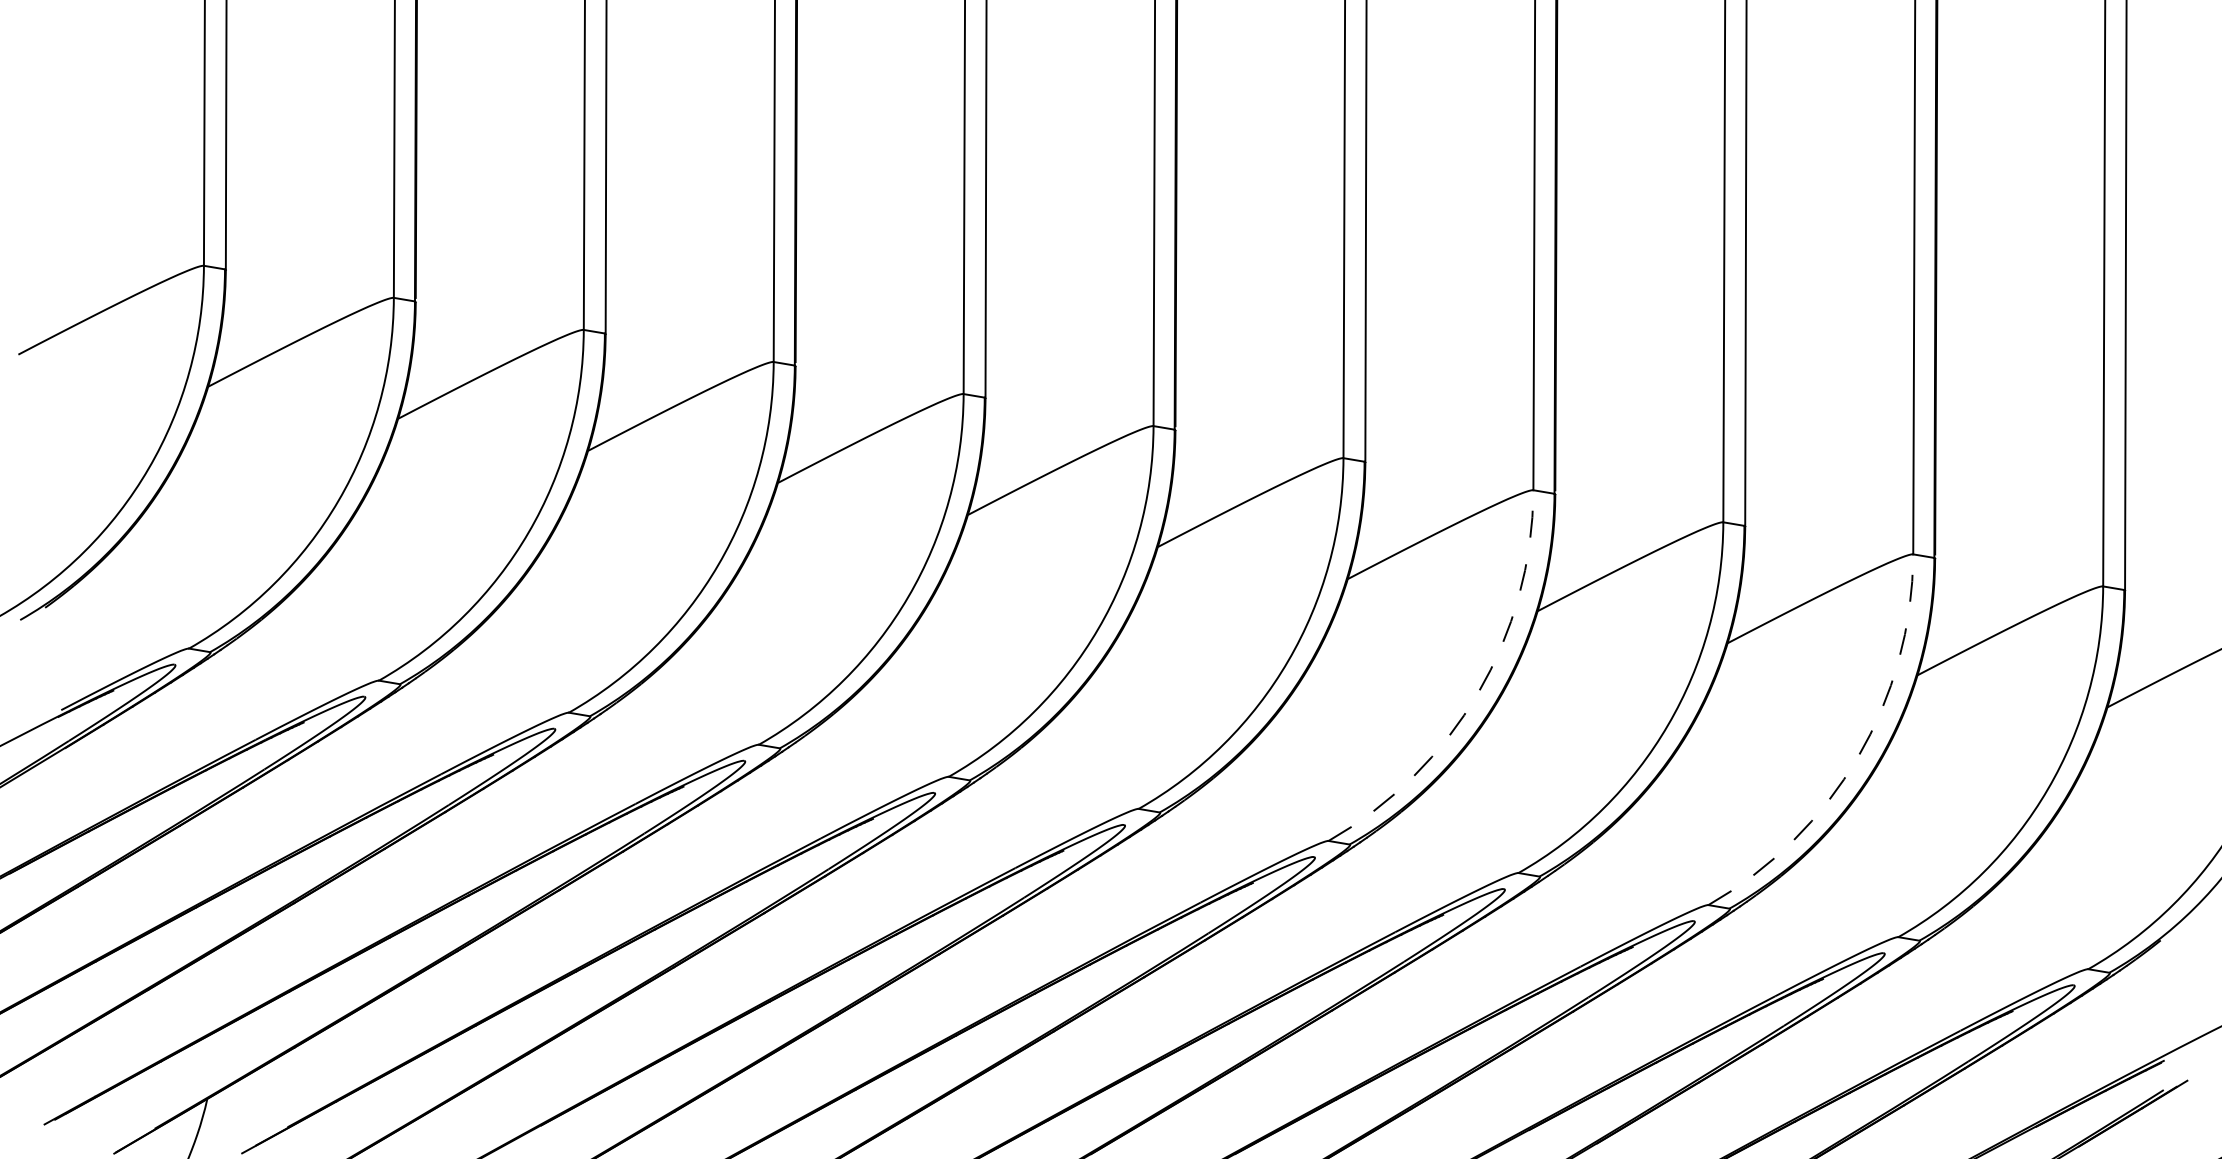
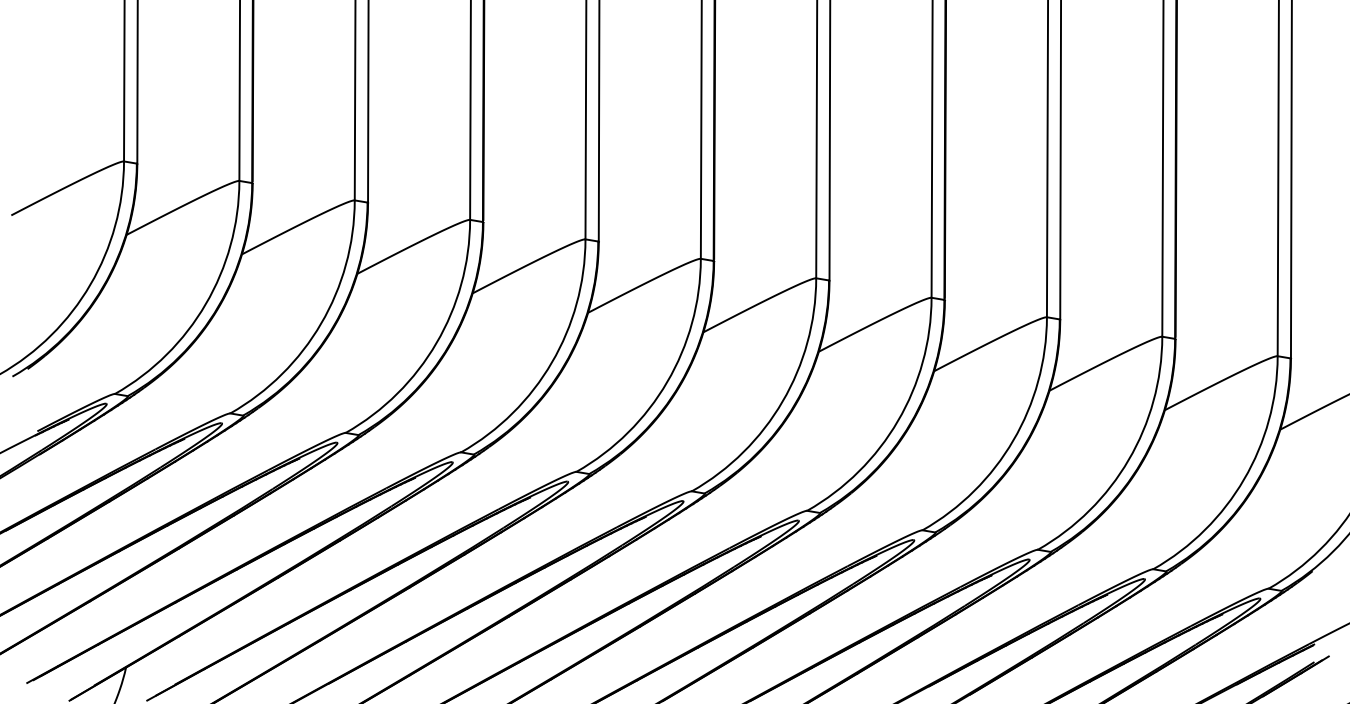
arc: (1478, 693) -> (898, 421), dashed -> solid
arc: (1857, 756) -> (1128, 459), dashed -> solid

